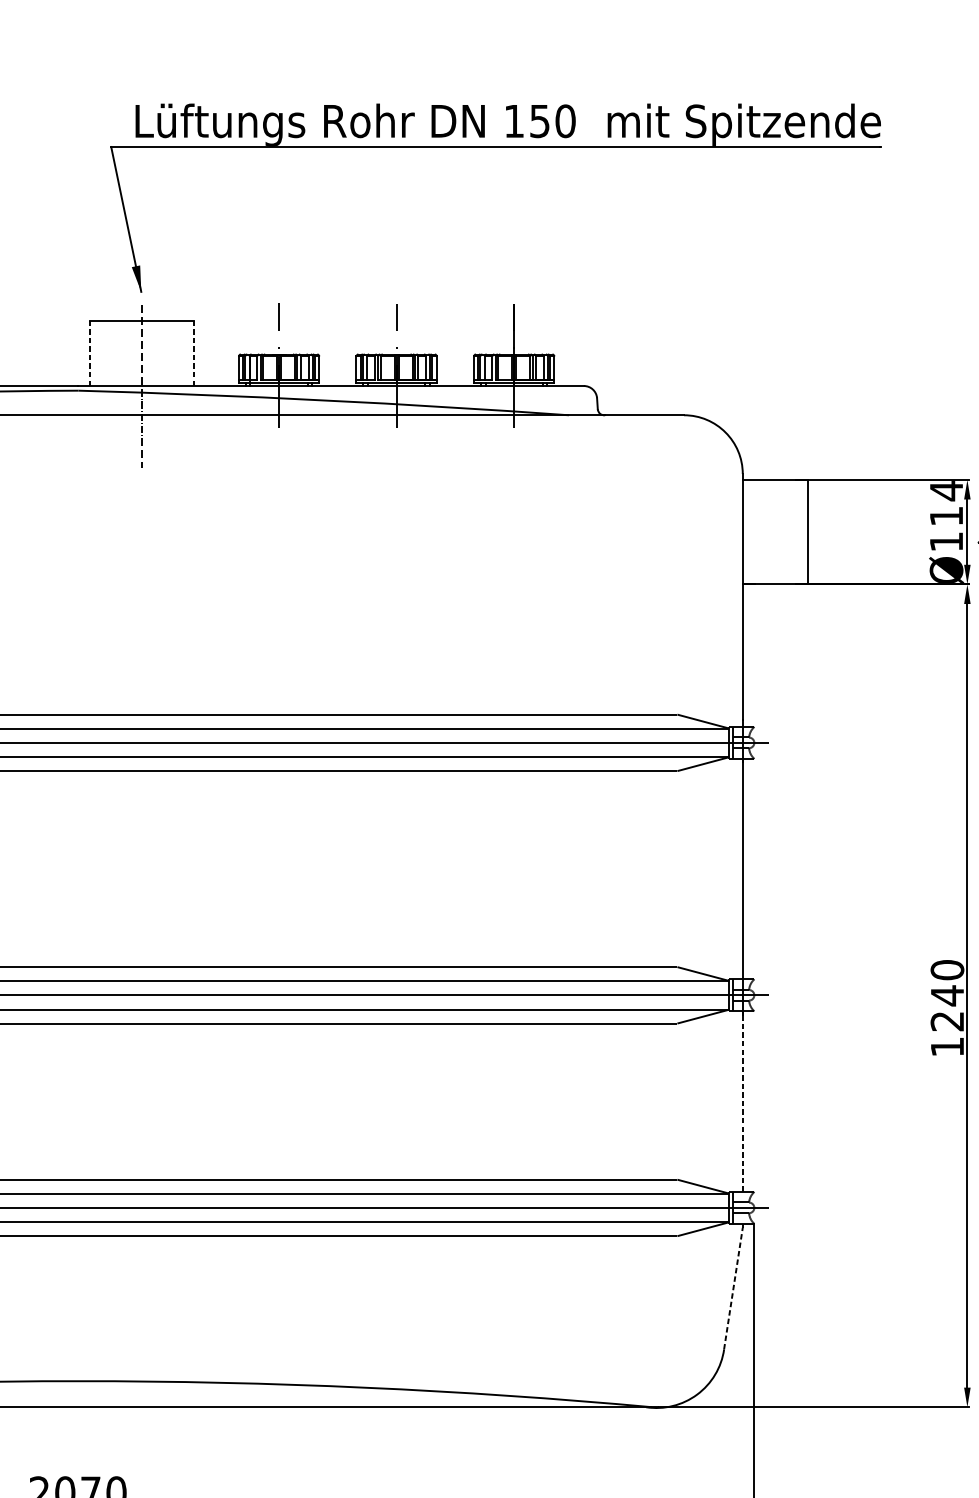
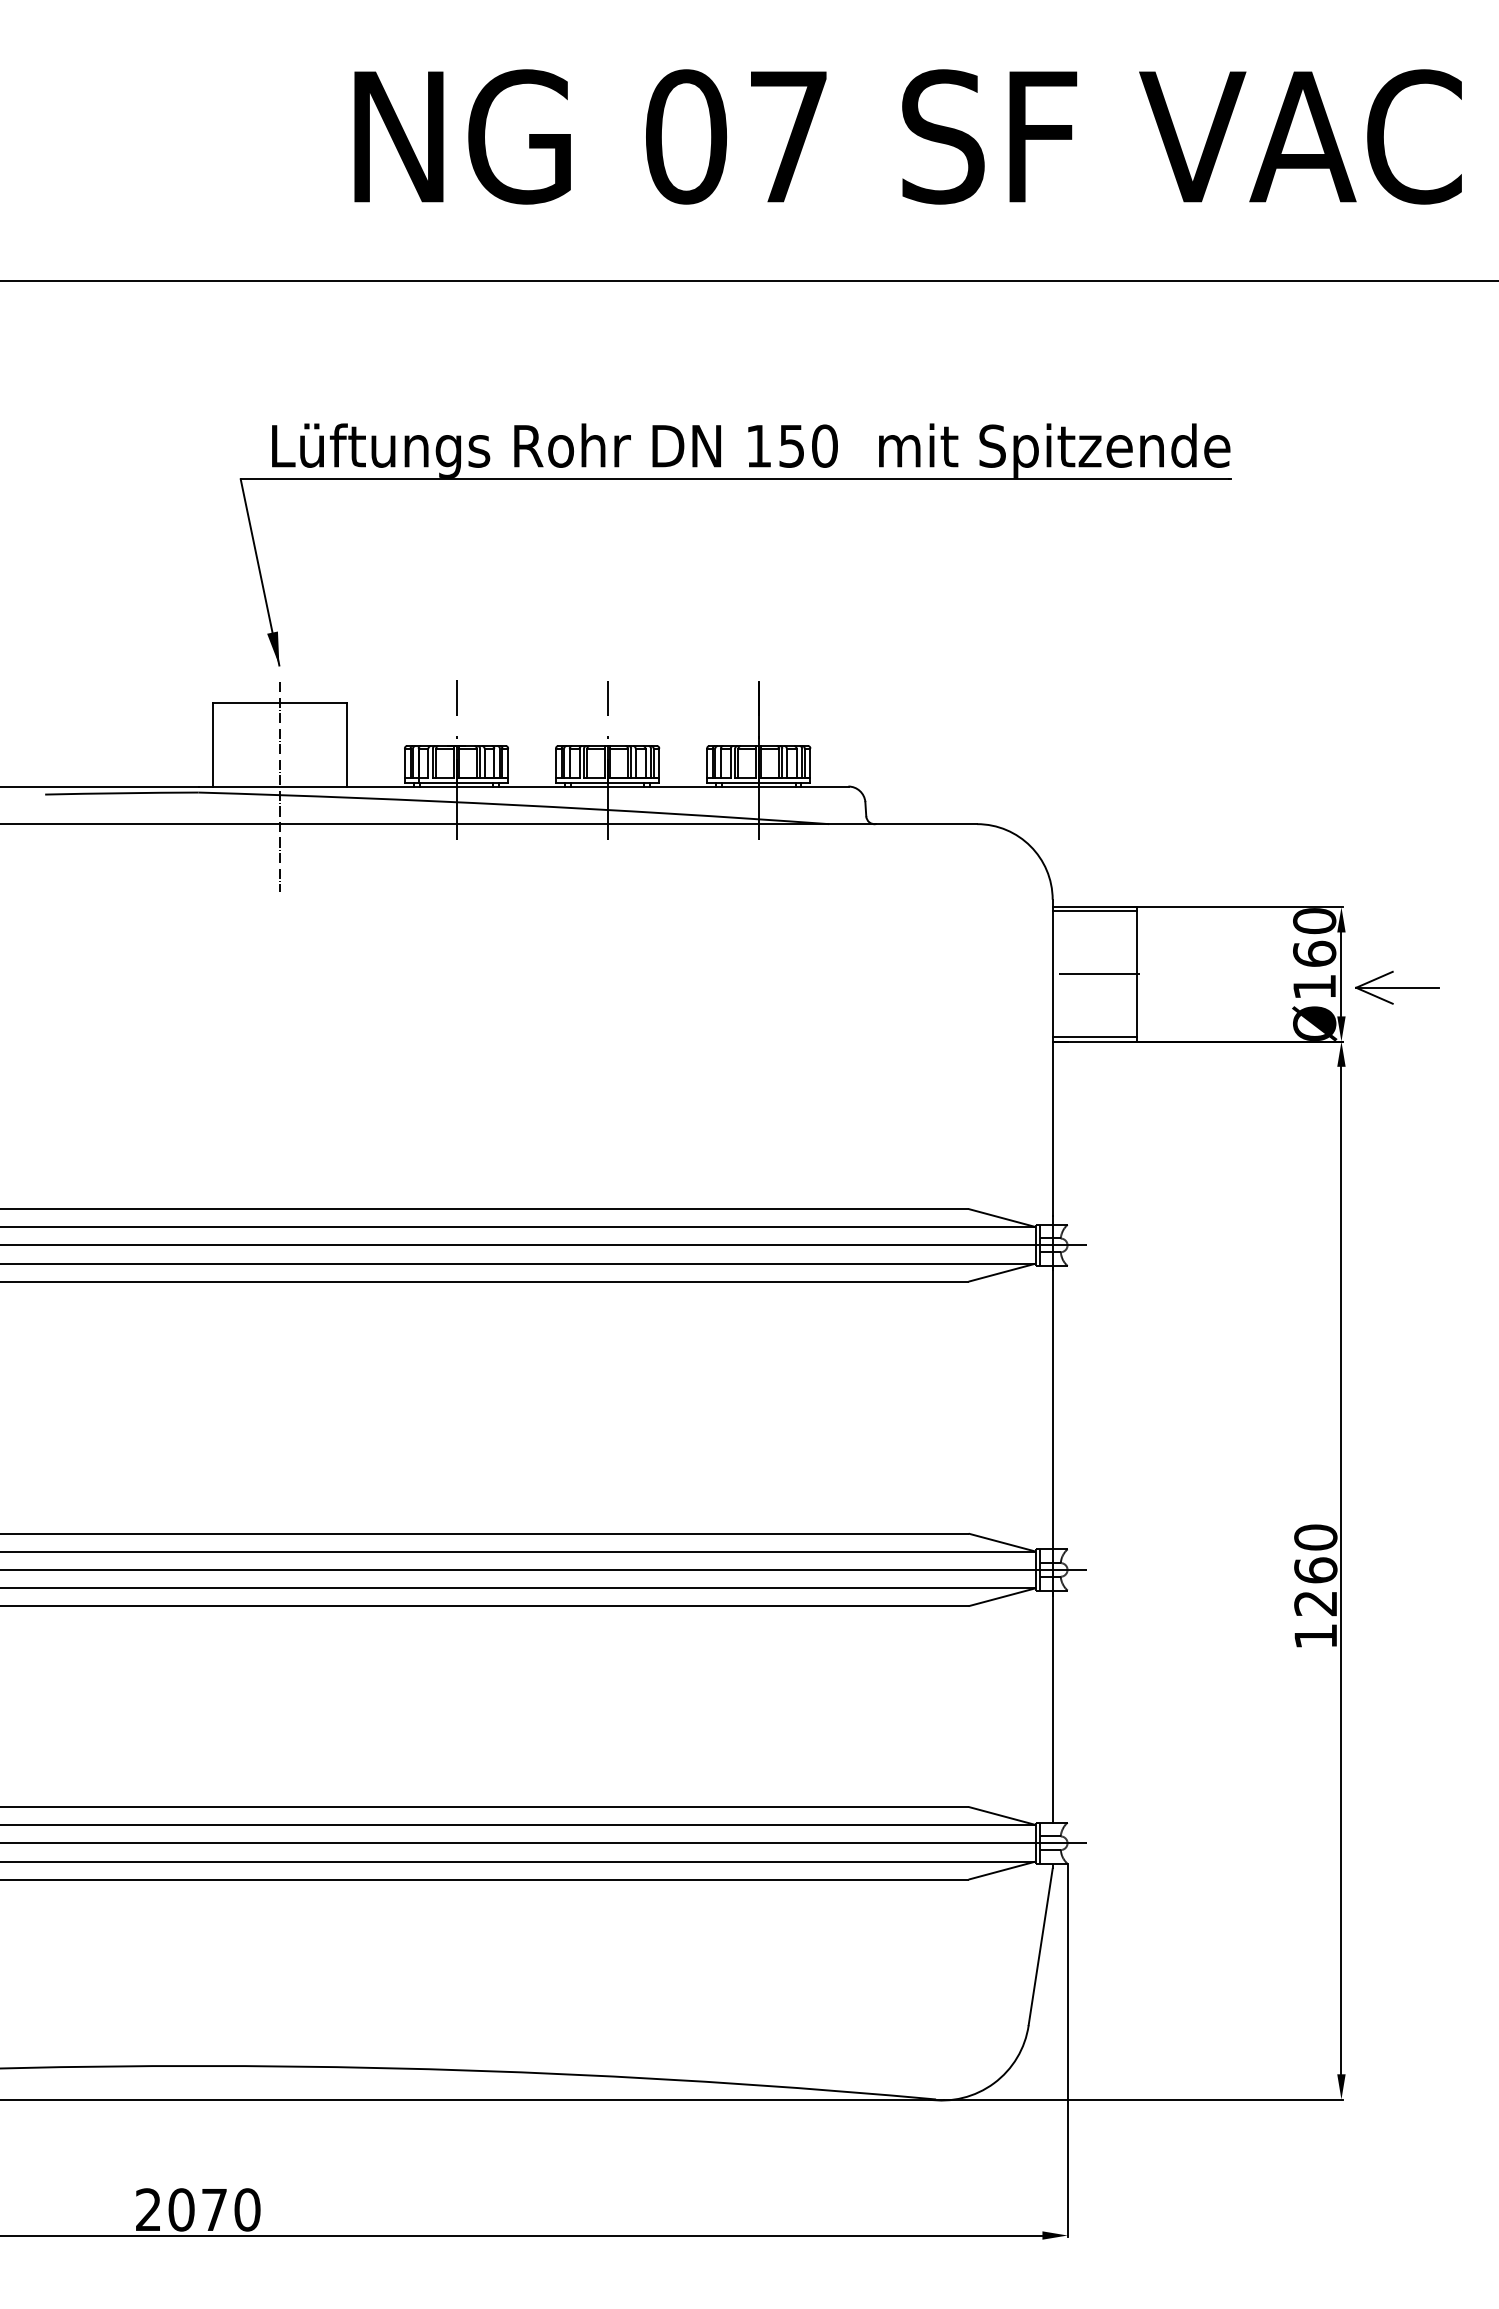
line: (90, 353) -> (213, 744), dashed -> solid
line: (194, 353) -> (347, 744), dashed -> solid
line: (775, 483) -> (1094, 911), added
text: (946, 503) -> (1314, 937), Ø114 -> Ø160
line: (776, 532) -> (1095, 974), added
line: (775, 581) -> (1094, 1037), added
text: (947, 995) -> (1315, 1570), 1240 -> 1260
line: (742, 1101) -> (1052, 1706), dashed -> solid
line: (733, 1288) -> (1040, 1946), dashed -> solid

